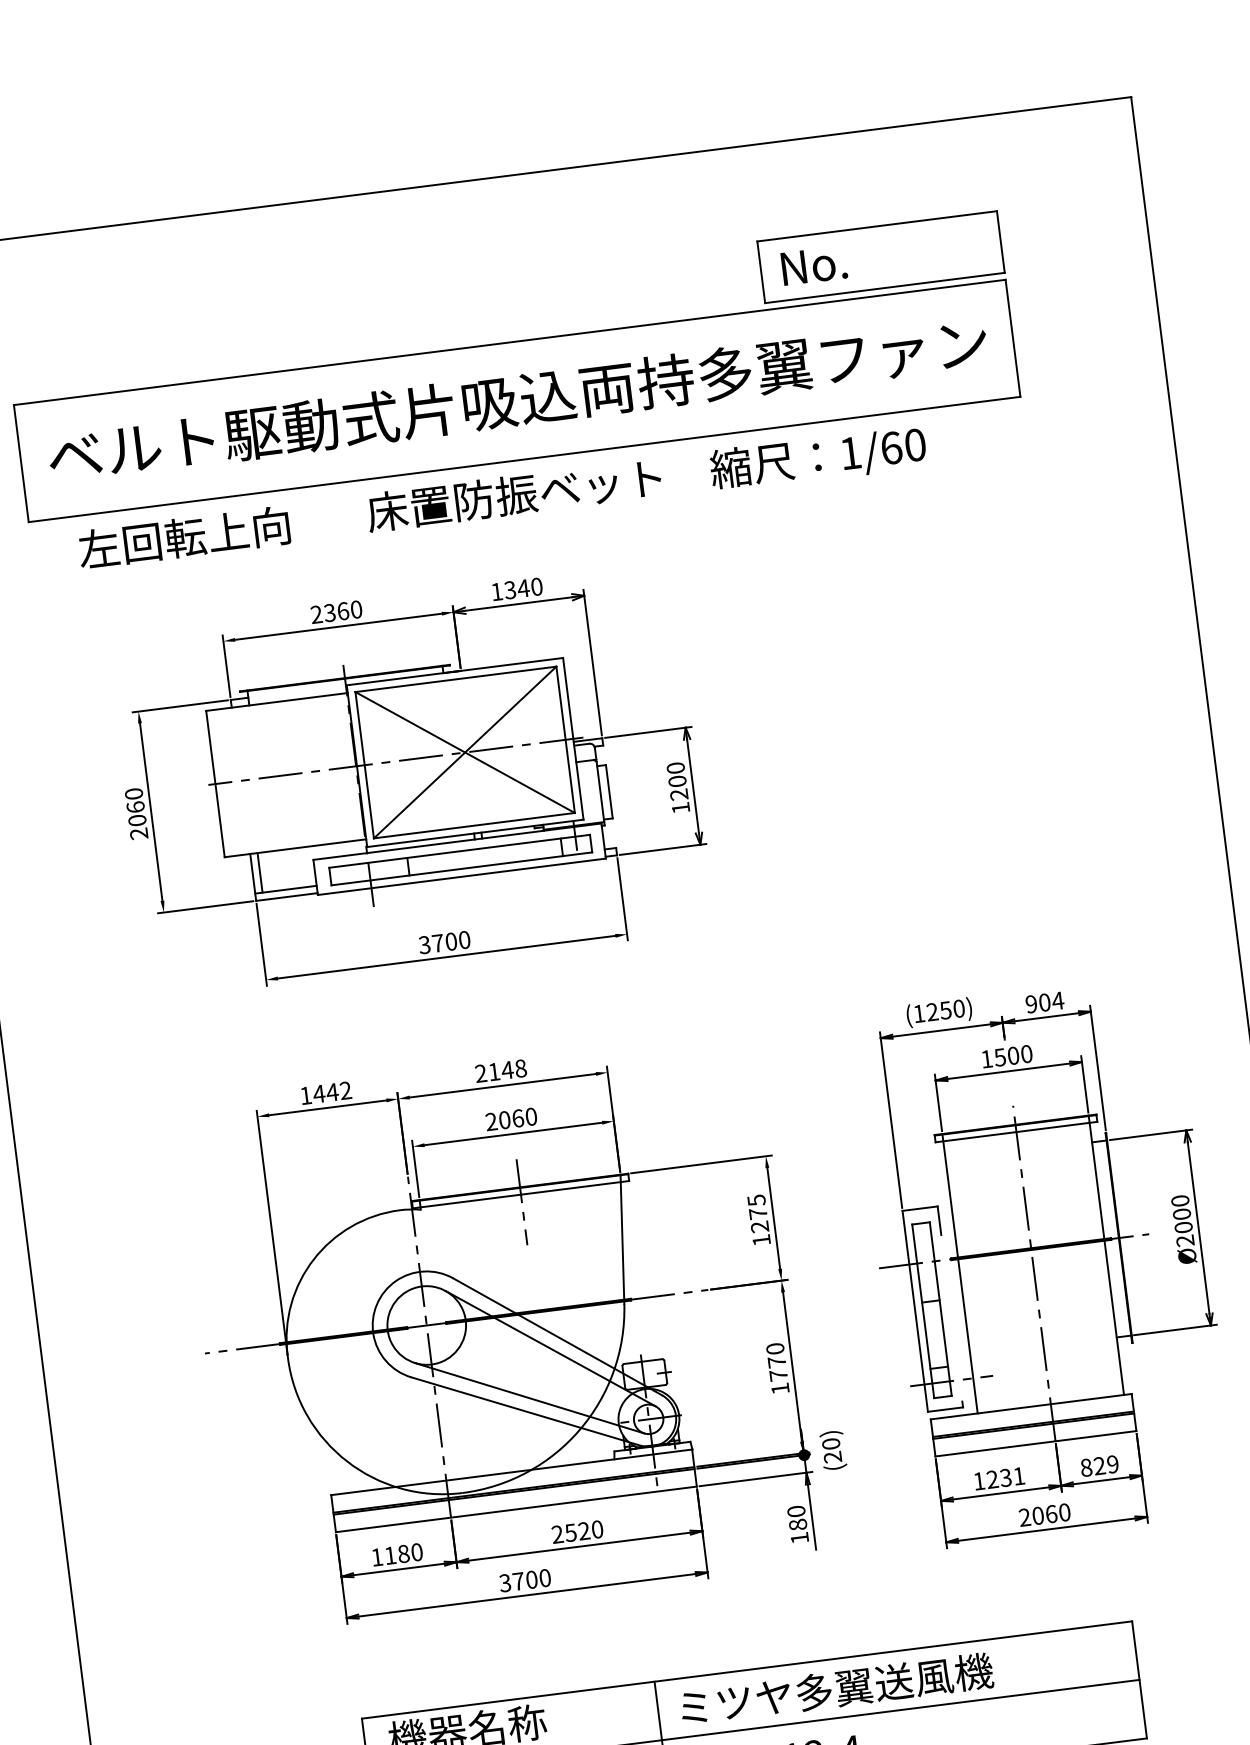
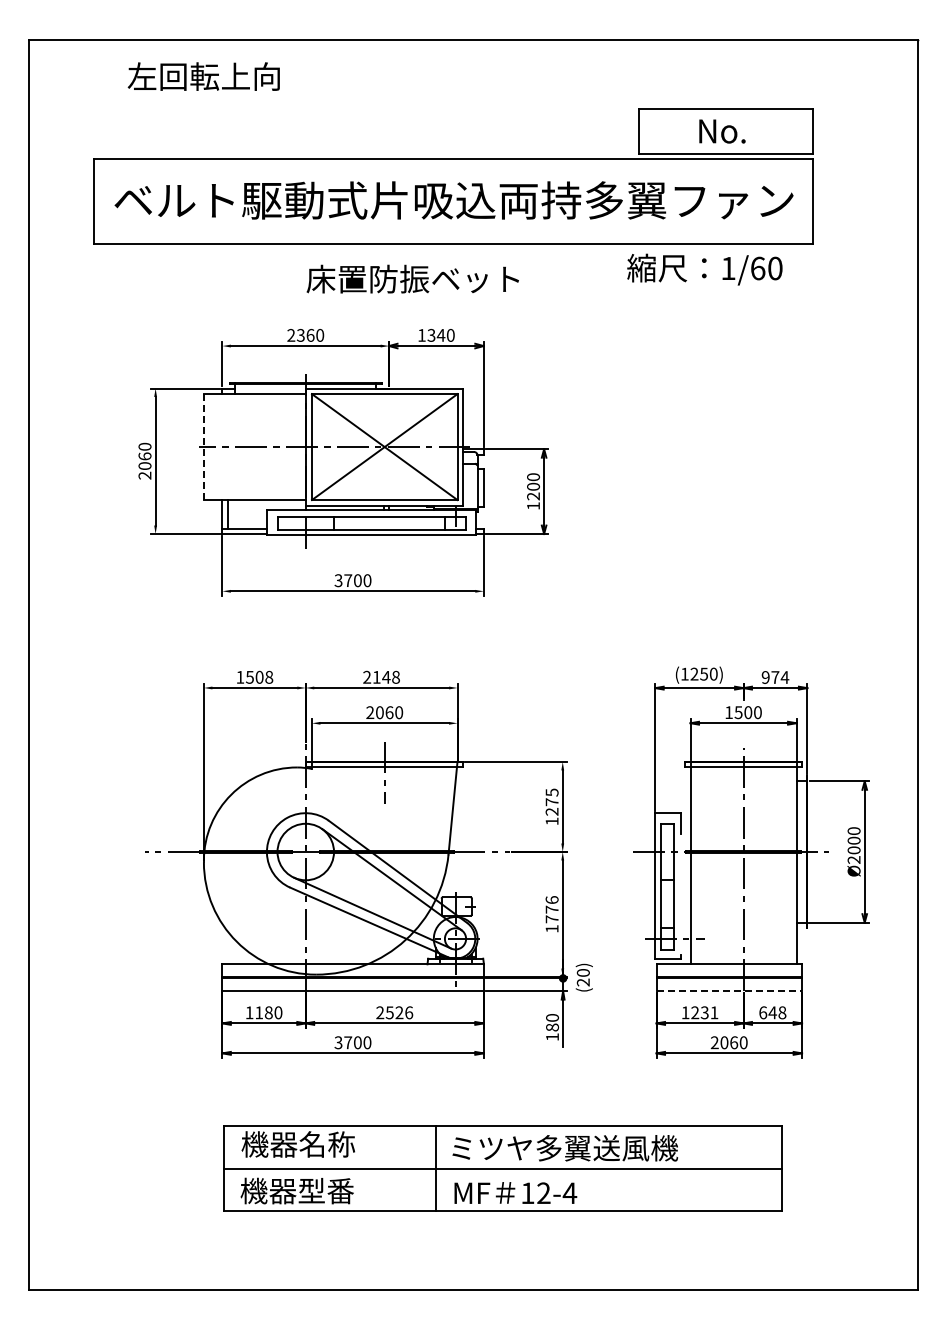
text: (814, 265) -> (722, 131), moved
text: (817, 458) -> (704, 269), moved
text: (513, 494) -> (412, 278), moved
text: (183, 537) -> (203, 76), moved
line: (214, 784) -> (203, 447), solid -> dashed
text: (1044, 1002) -> (775, 677), 904 -> 974
text: (332, 1091) -> (259, 676), 1442 -> 1508
text: (774, 1348) -> (551, 899), 1770 -> 1776
line: (1036, 1444) -> (729, 991), solid -> dashed
text: (1099, 1465) -> (772, 1012), 829 -> 648
text: (597, 1529) -> (409, 1012), 2520 -> 2526

